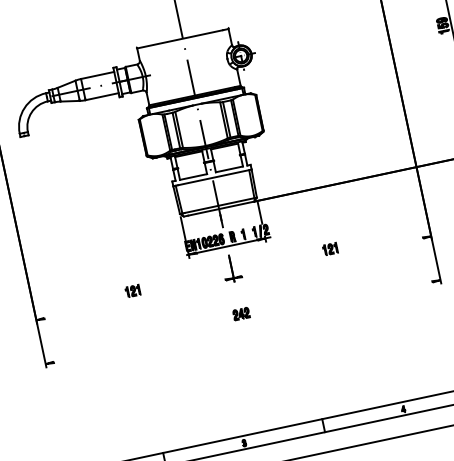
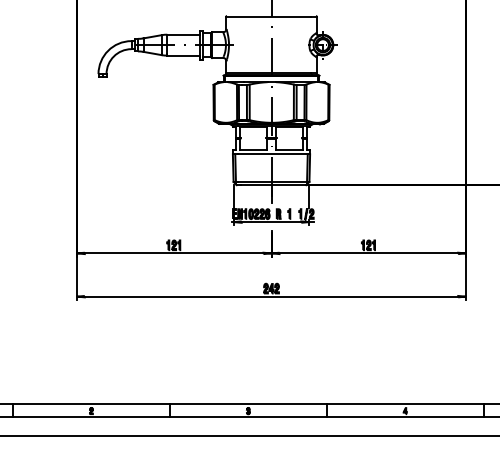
line: (332, 257) -> (368, 253), added
line: (134, 299) -> (173, 253), added
line: (243, 321) -> (271, 296), added

